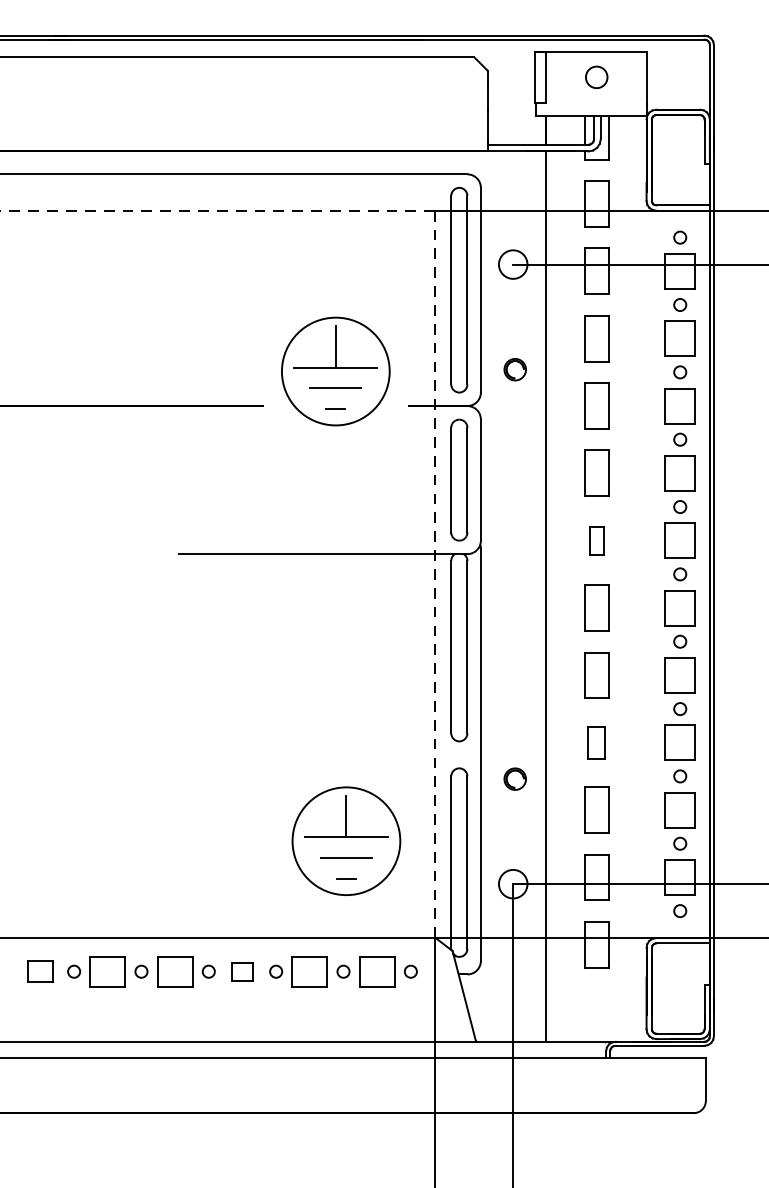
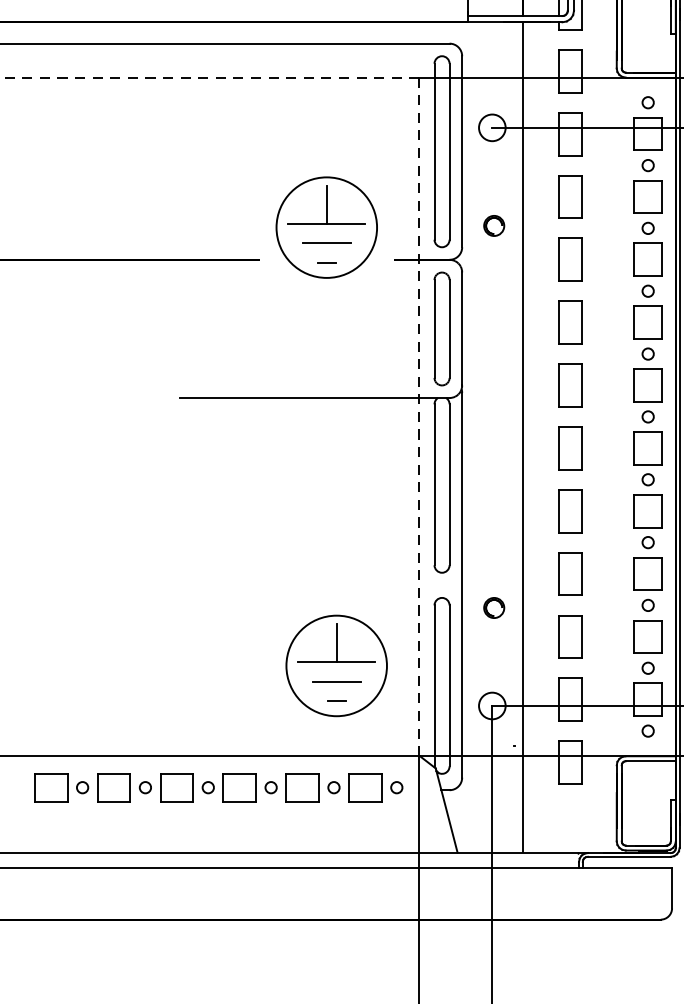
part: (596, 540) -> (570, 385), size x1.67
part: (596, 742) -> (570, 573), size x1.43
part: (40, 971) -> (51, 787), size x1.43
part: (242, 971) -> (239, 787), size x1.67

